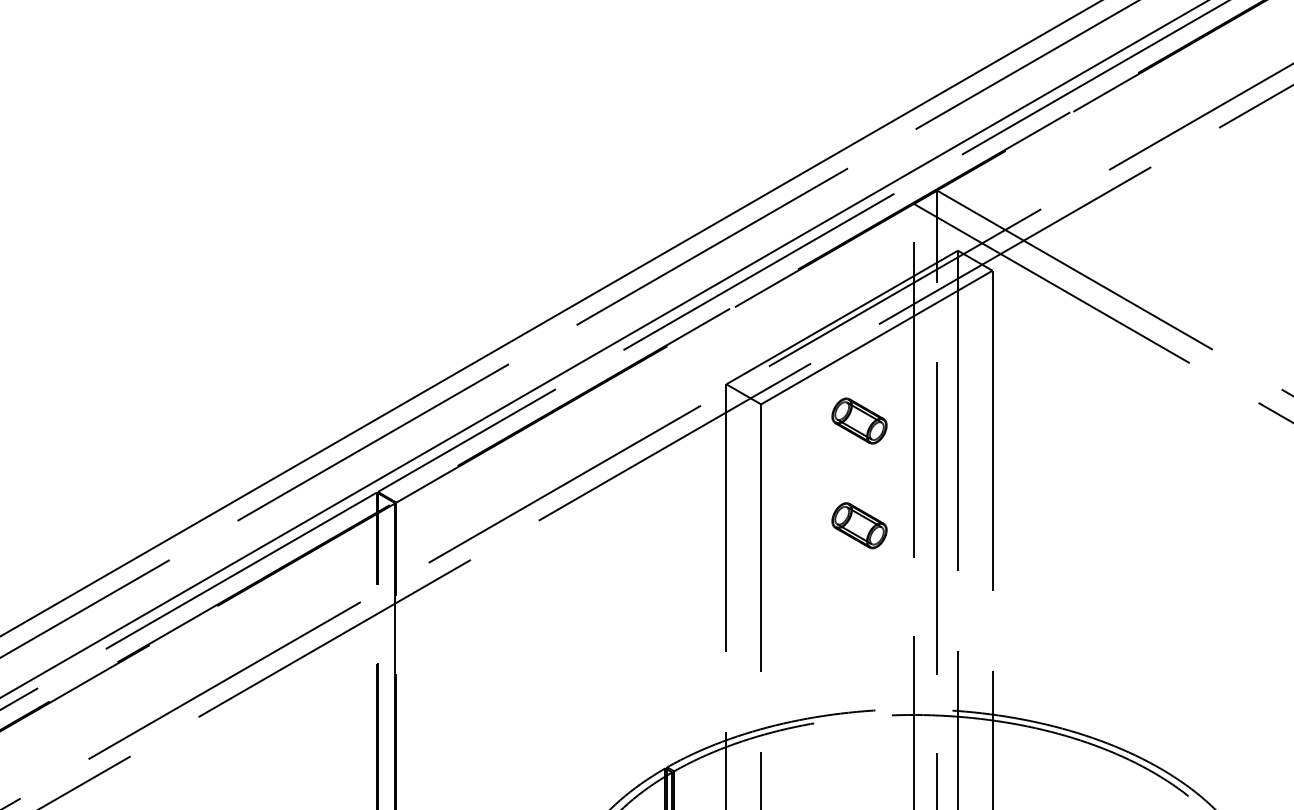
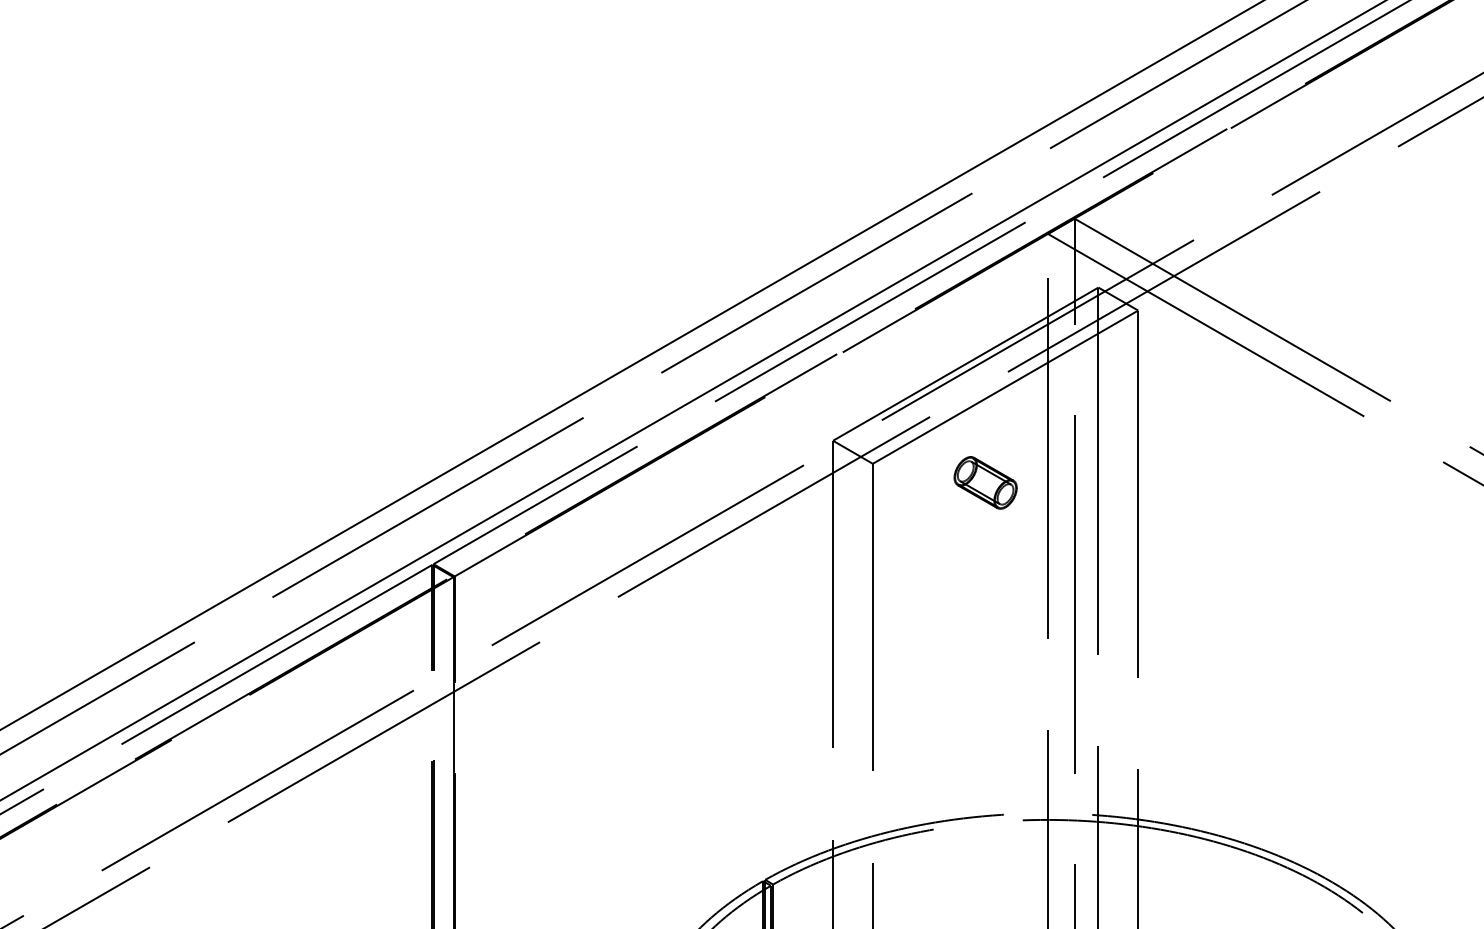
part: (859, 525) -> (985, 602), removed

